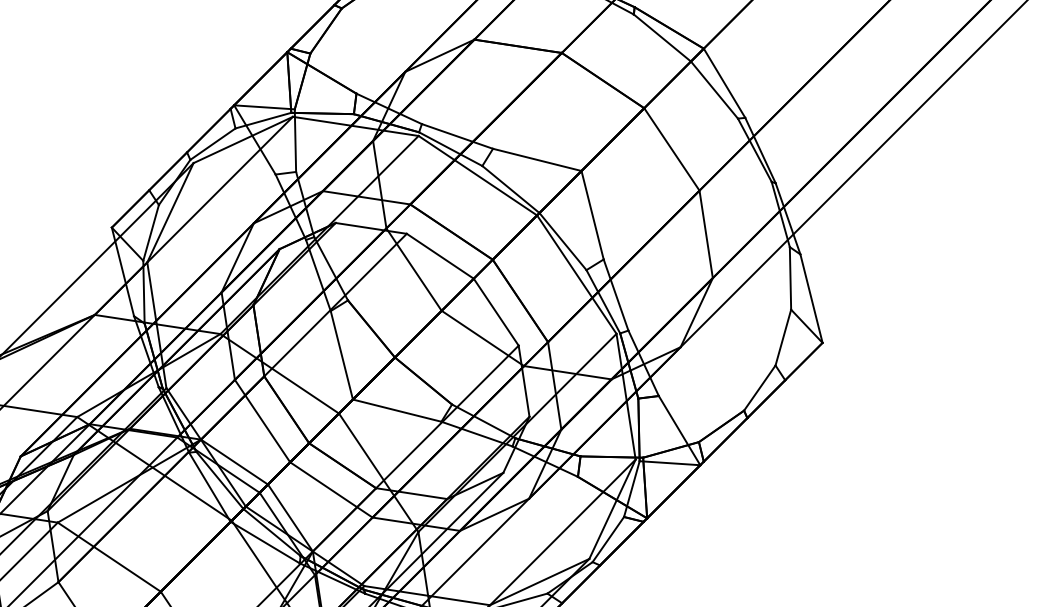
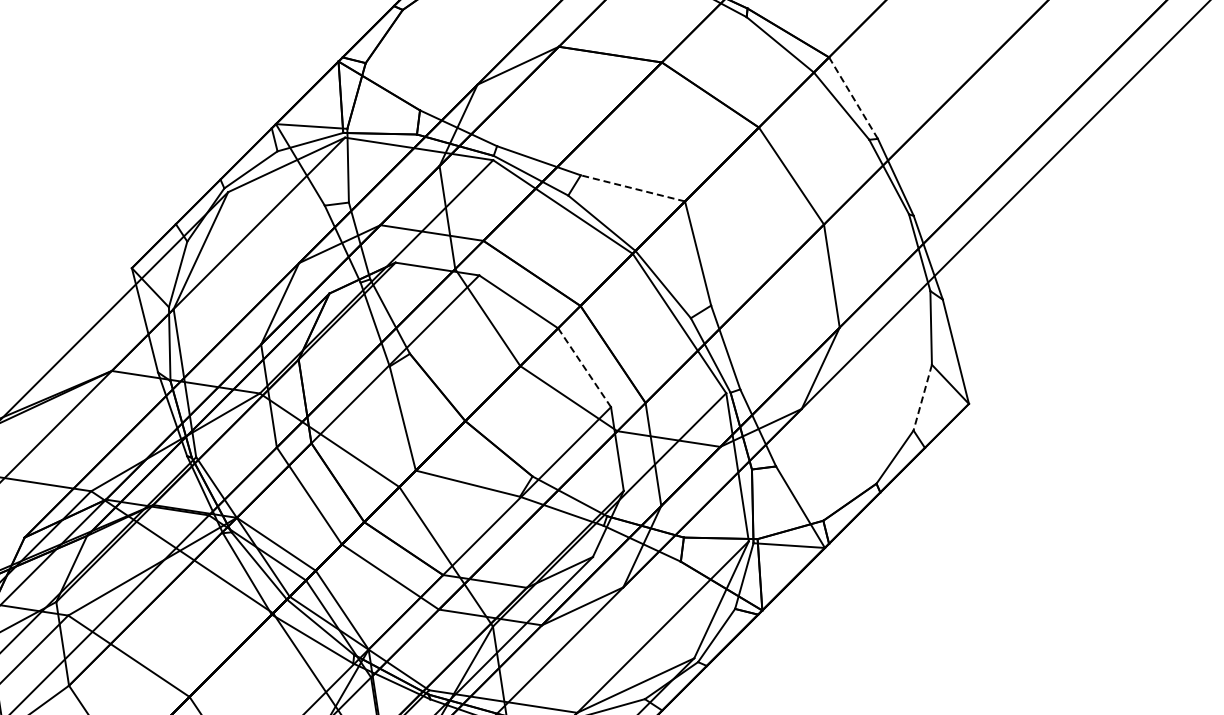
line: (724, 83) -> (853, 98), solid -> dashed
line: (536, 160) -> (632, 188), solid -> dashed
line: (496, 312) -> (584, 368), solid -> dashed
line: (783, 338) -> (922, 398), solid -> dashed

